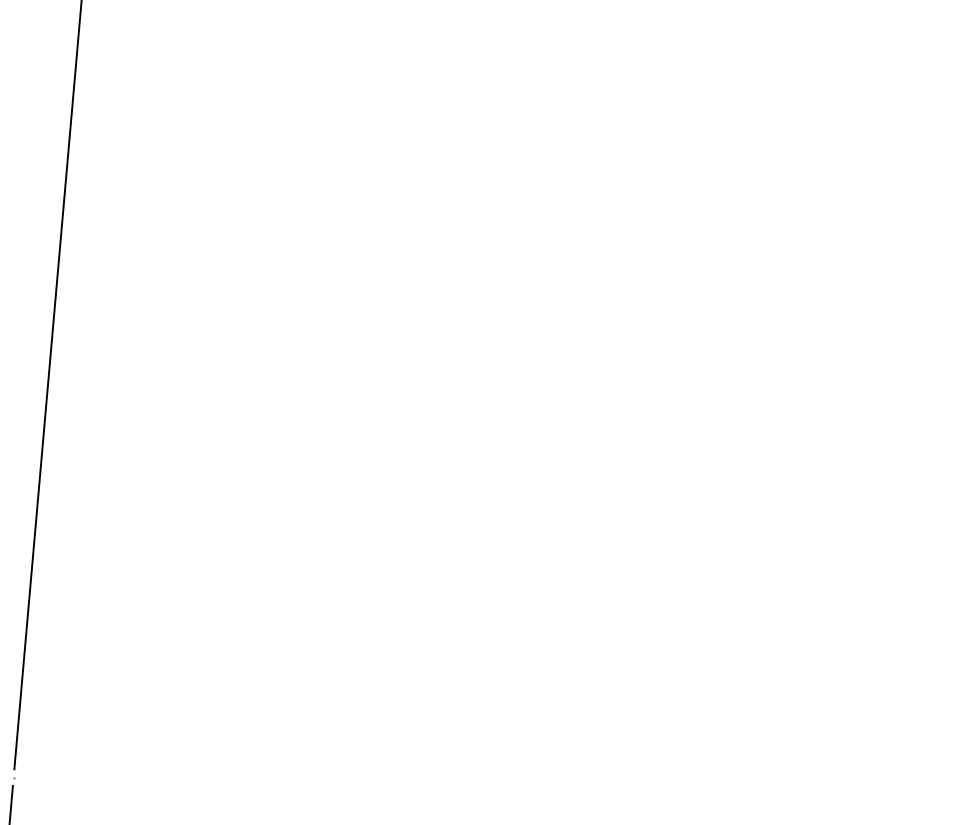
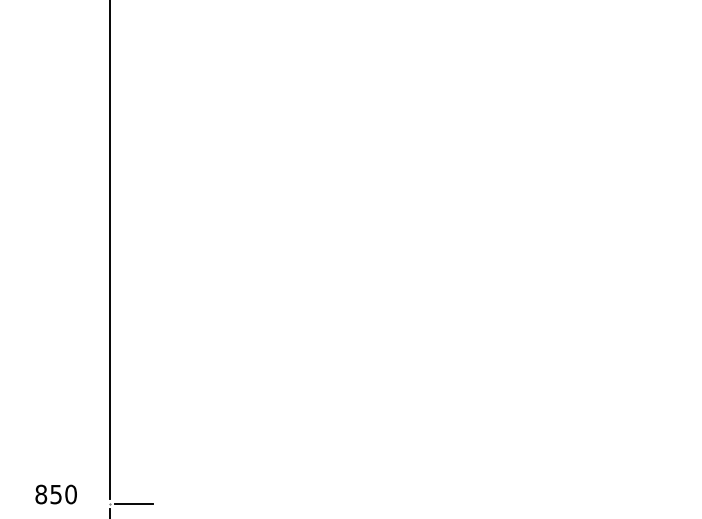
line: (54, 782) -> (133, 504), added

